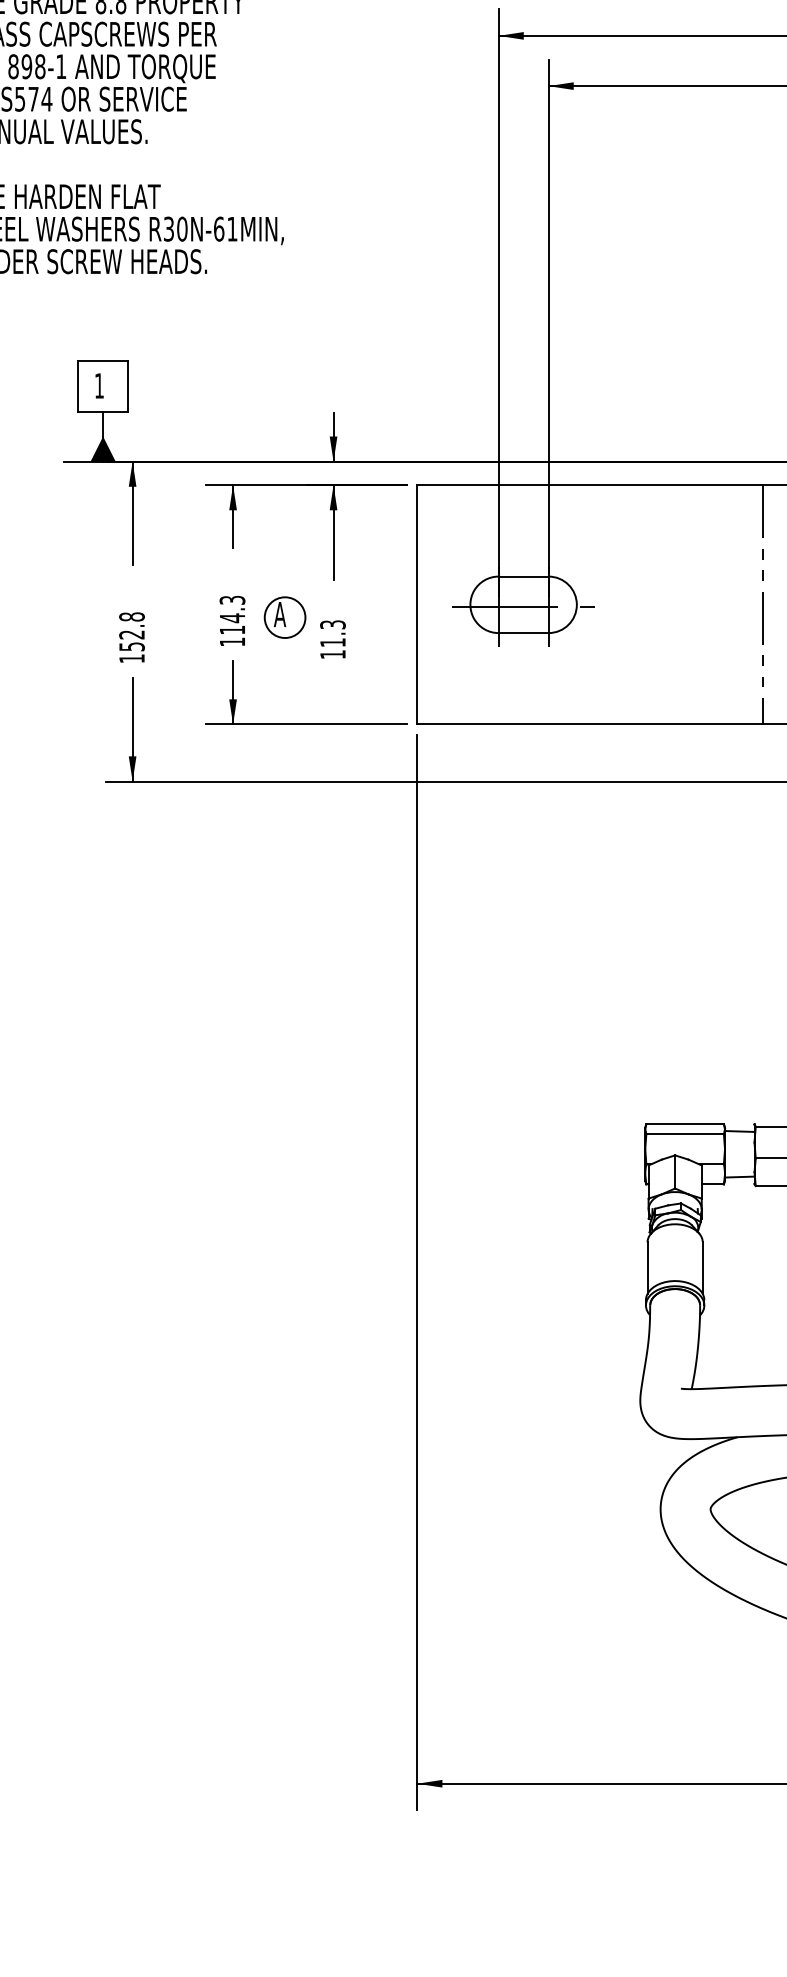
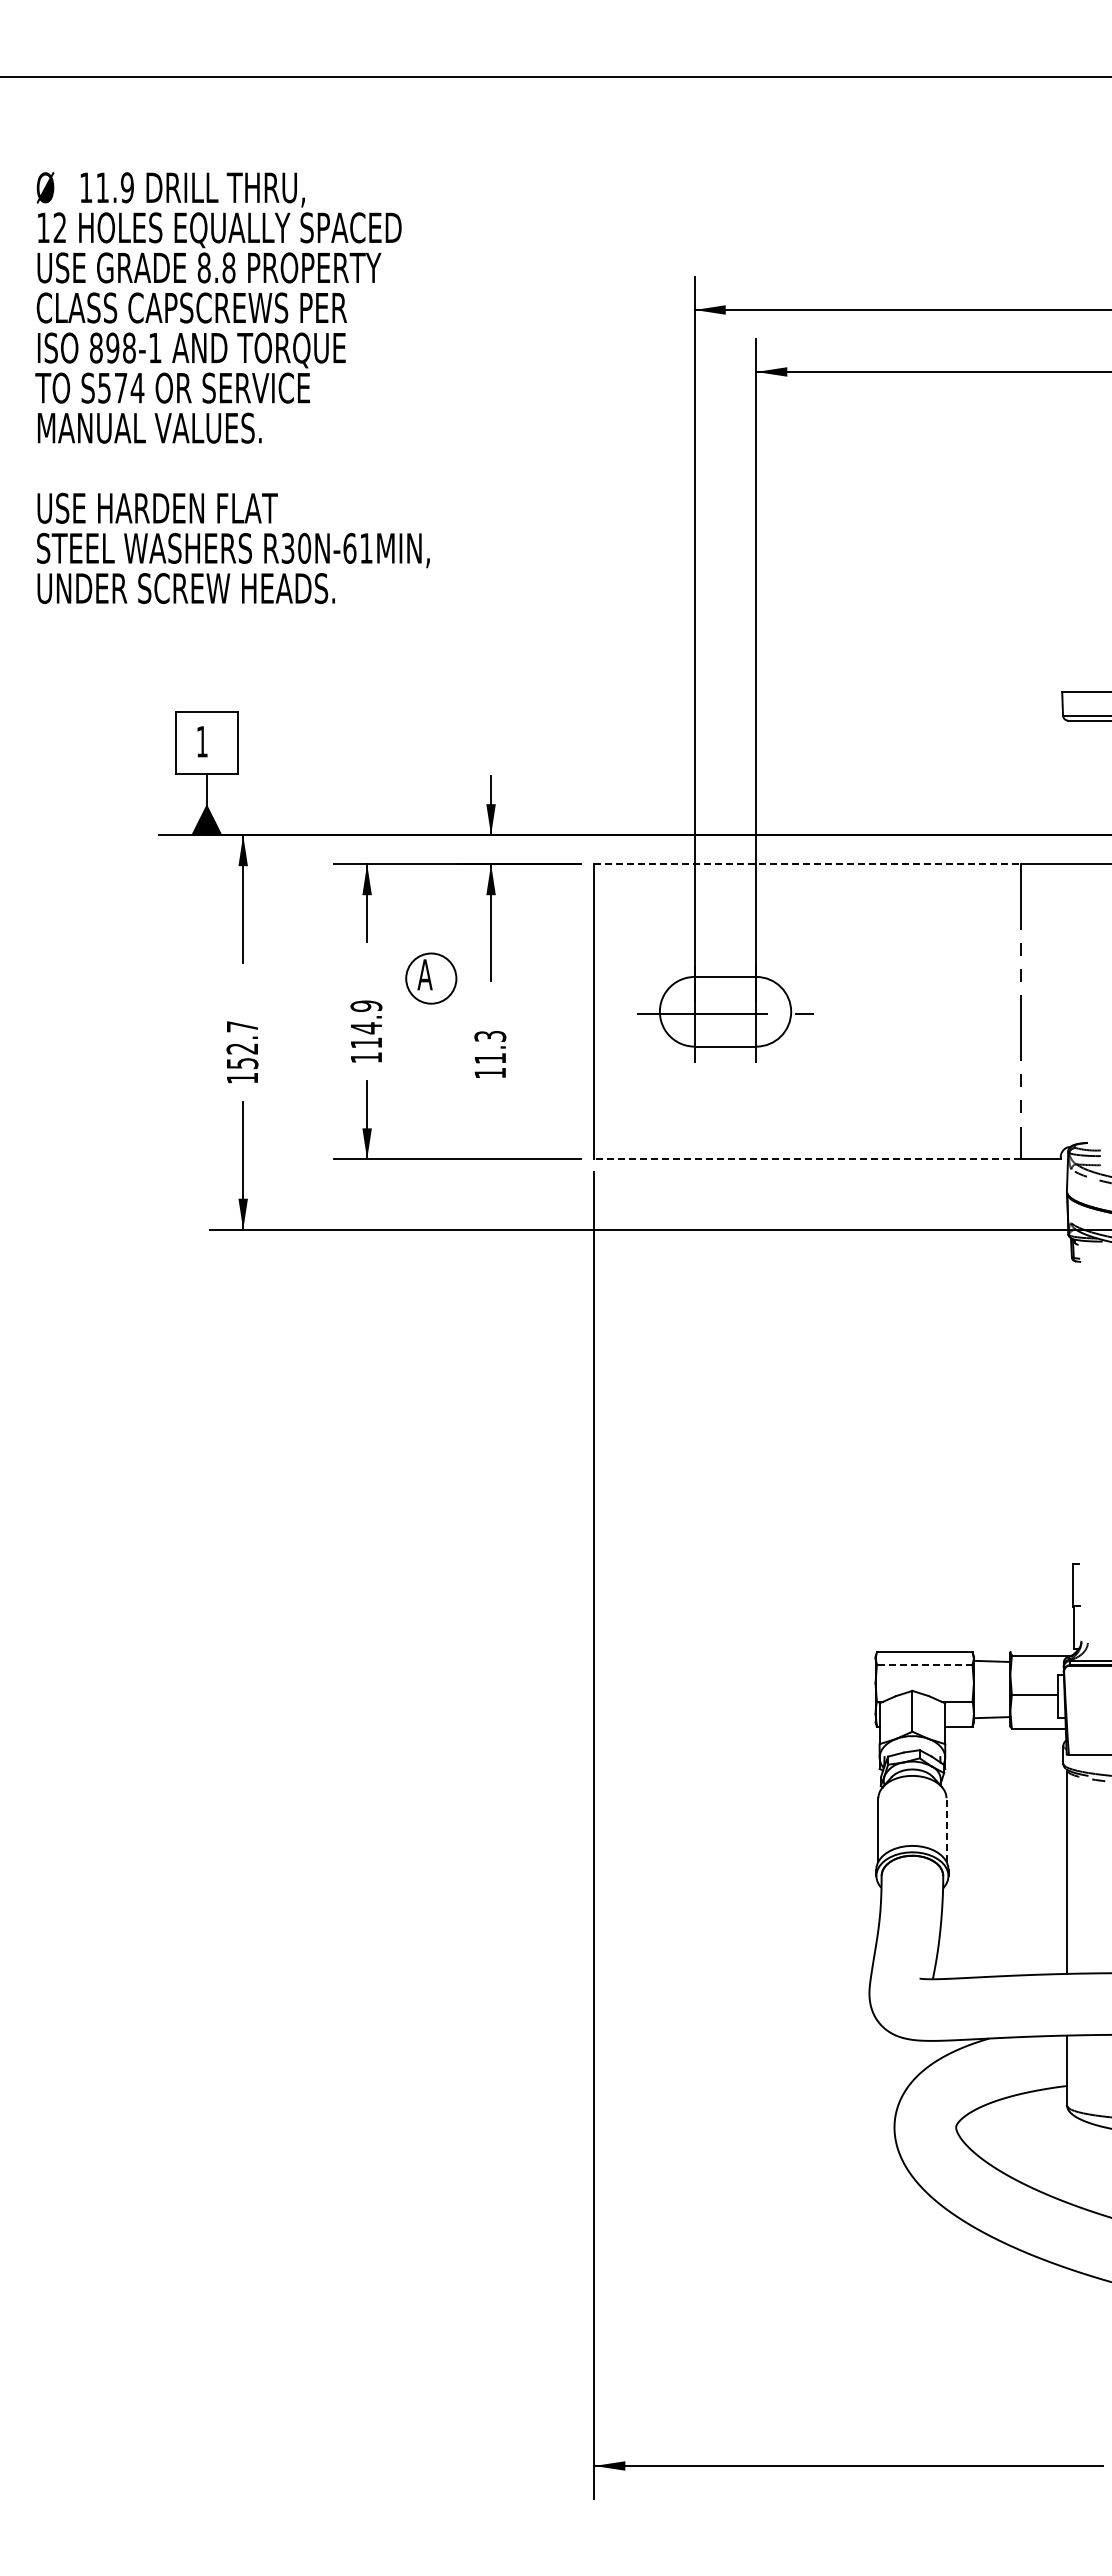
line: (590, 485) -> (808, 864), solid -> dashed
text: (232, 600) -> (366, 1006), 114.3 -> 114.9
text: (132, 616) -> (242, 1026), 152.8 -> 152.7
part: (285, 617) -> (431, 978), moved
line: (590, 724) -> (807, 1159), solid -> dashed
line: (684, 1133) -> (924, 1664), solid -> dashed
line: (702, 1268) -> (946, 1830), solid -> dashed

